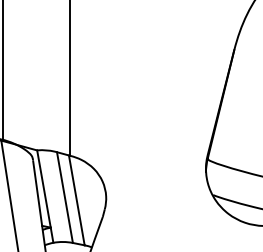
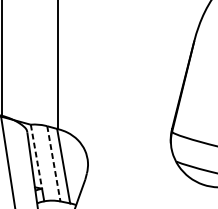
line: (44, 189) -> (36, 157), solid -> dashed
line: (65, 198) -> (54, 164), solid -> dashed

